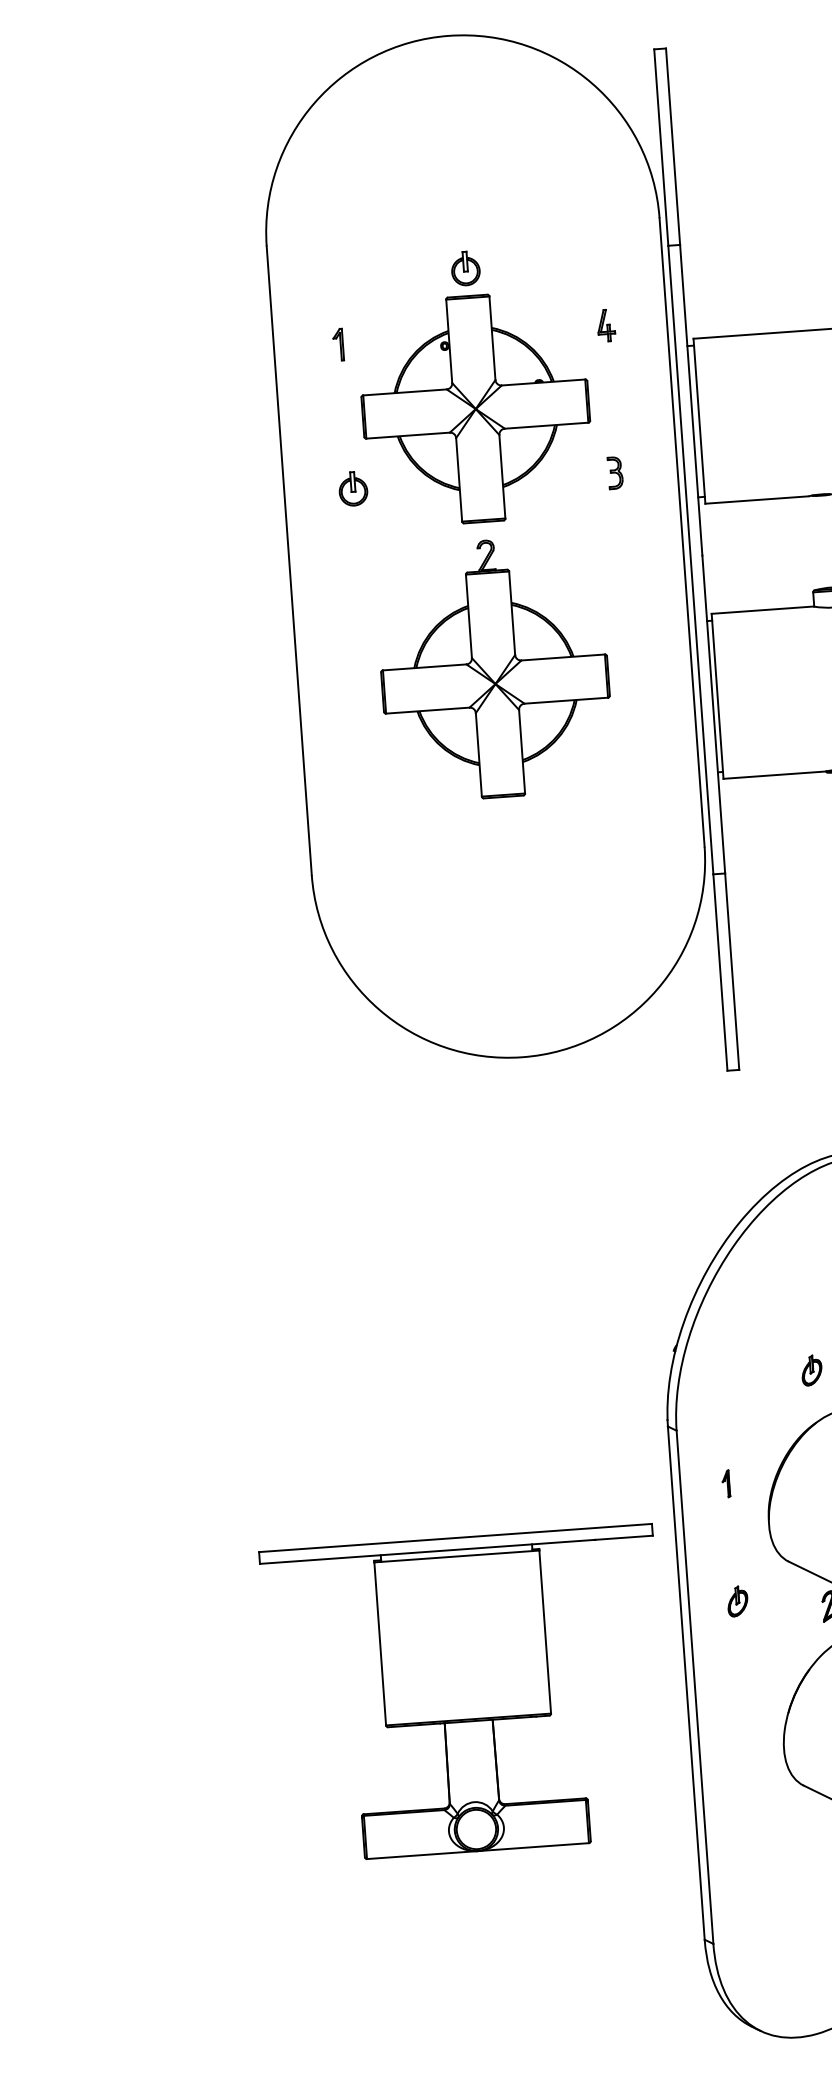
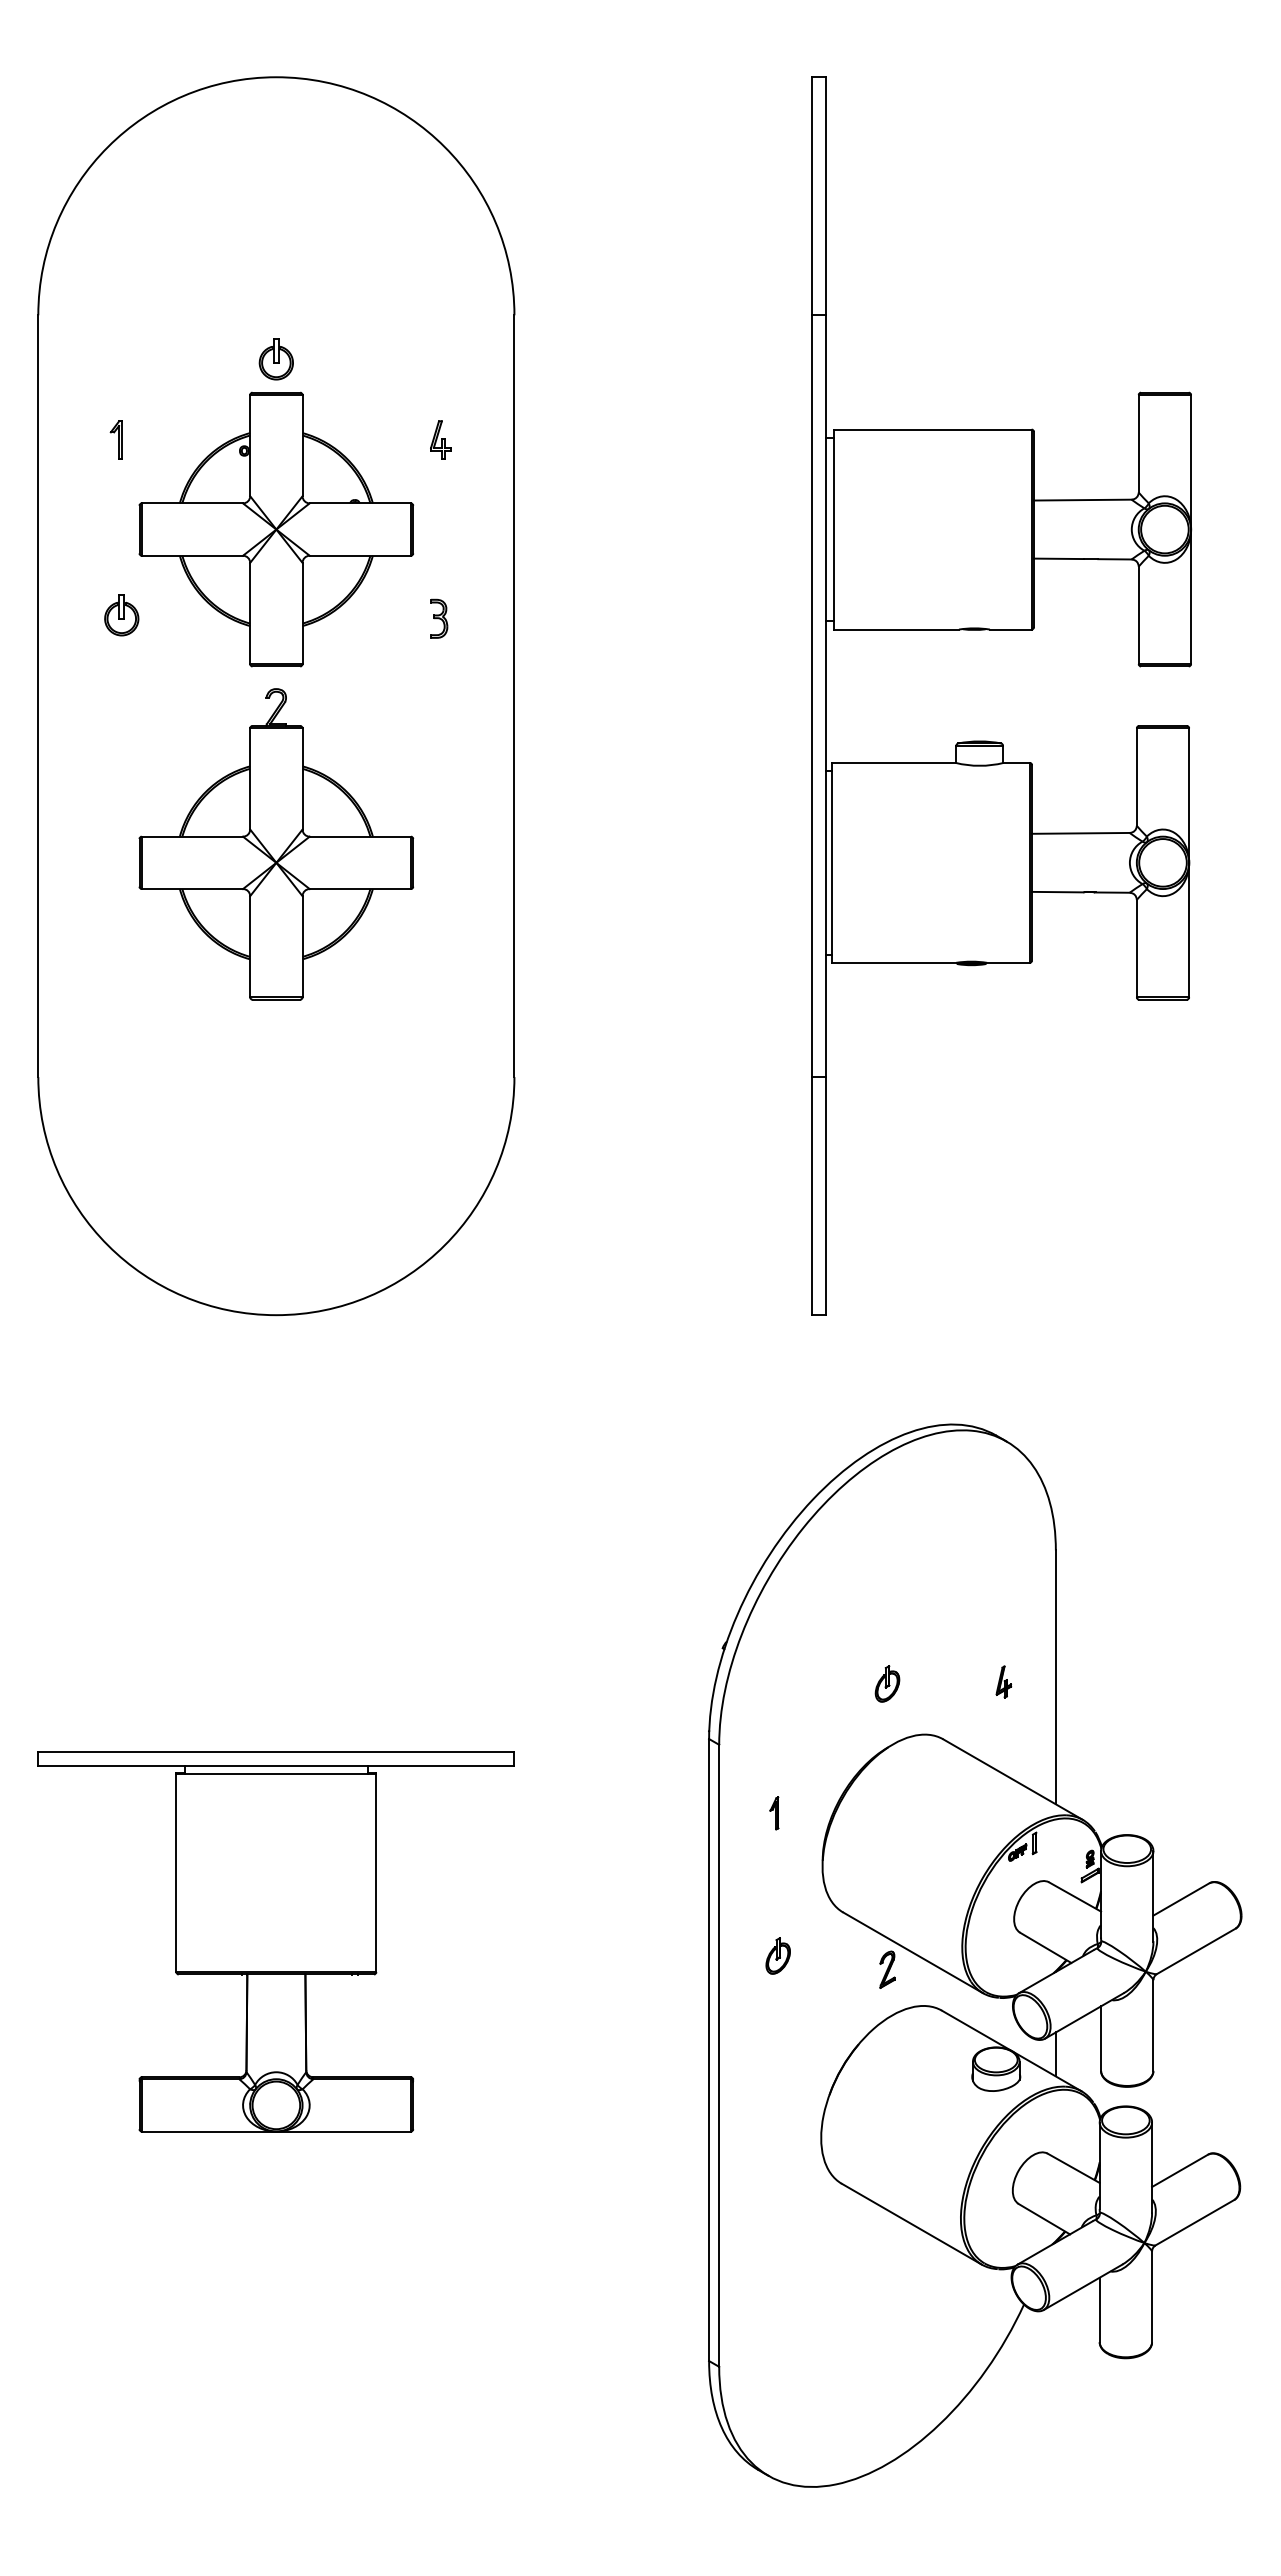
part: (485, 546) -> (276, 696), moved
part: (466, 1694) -> (275, 1941), moved

